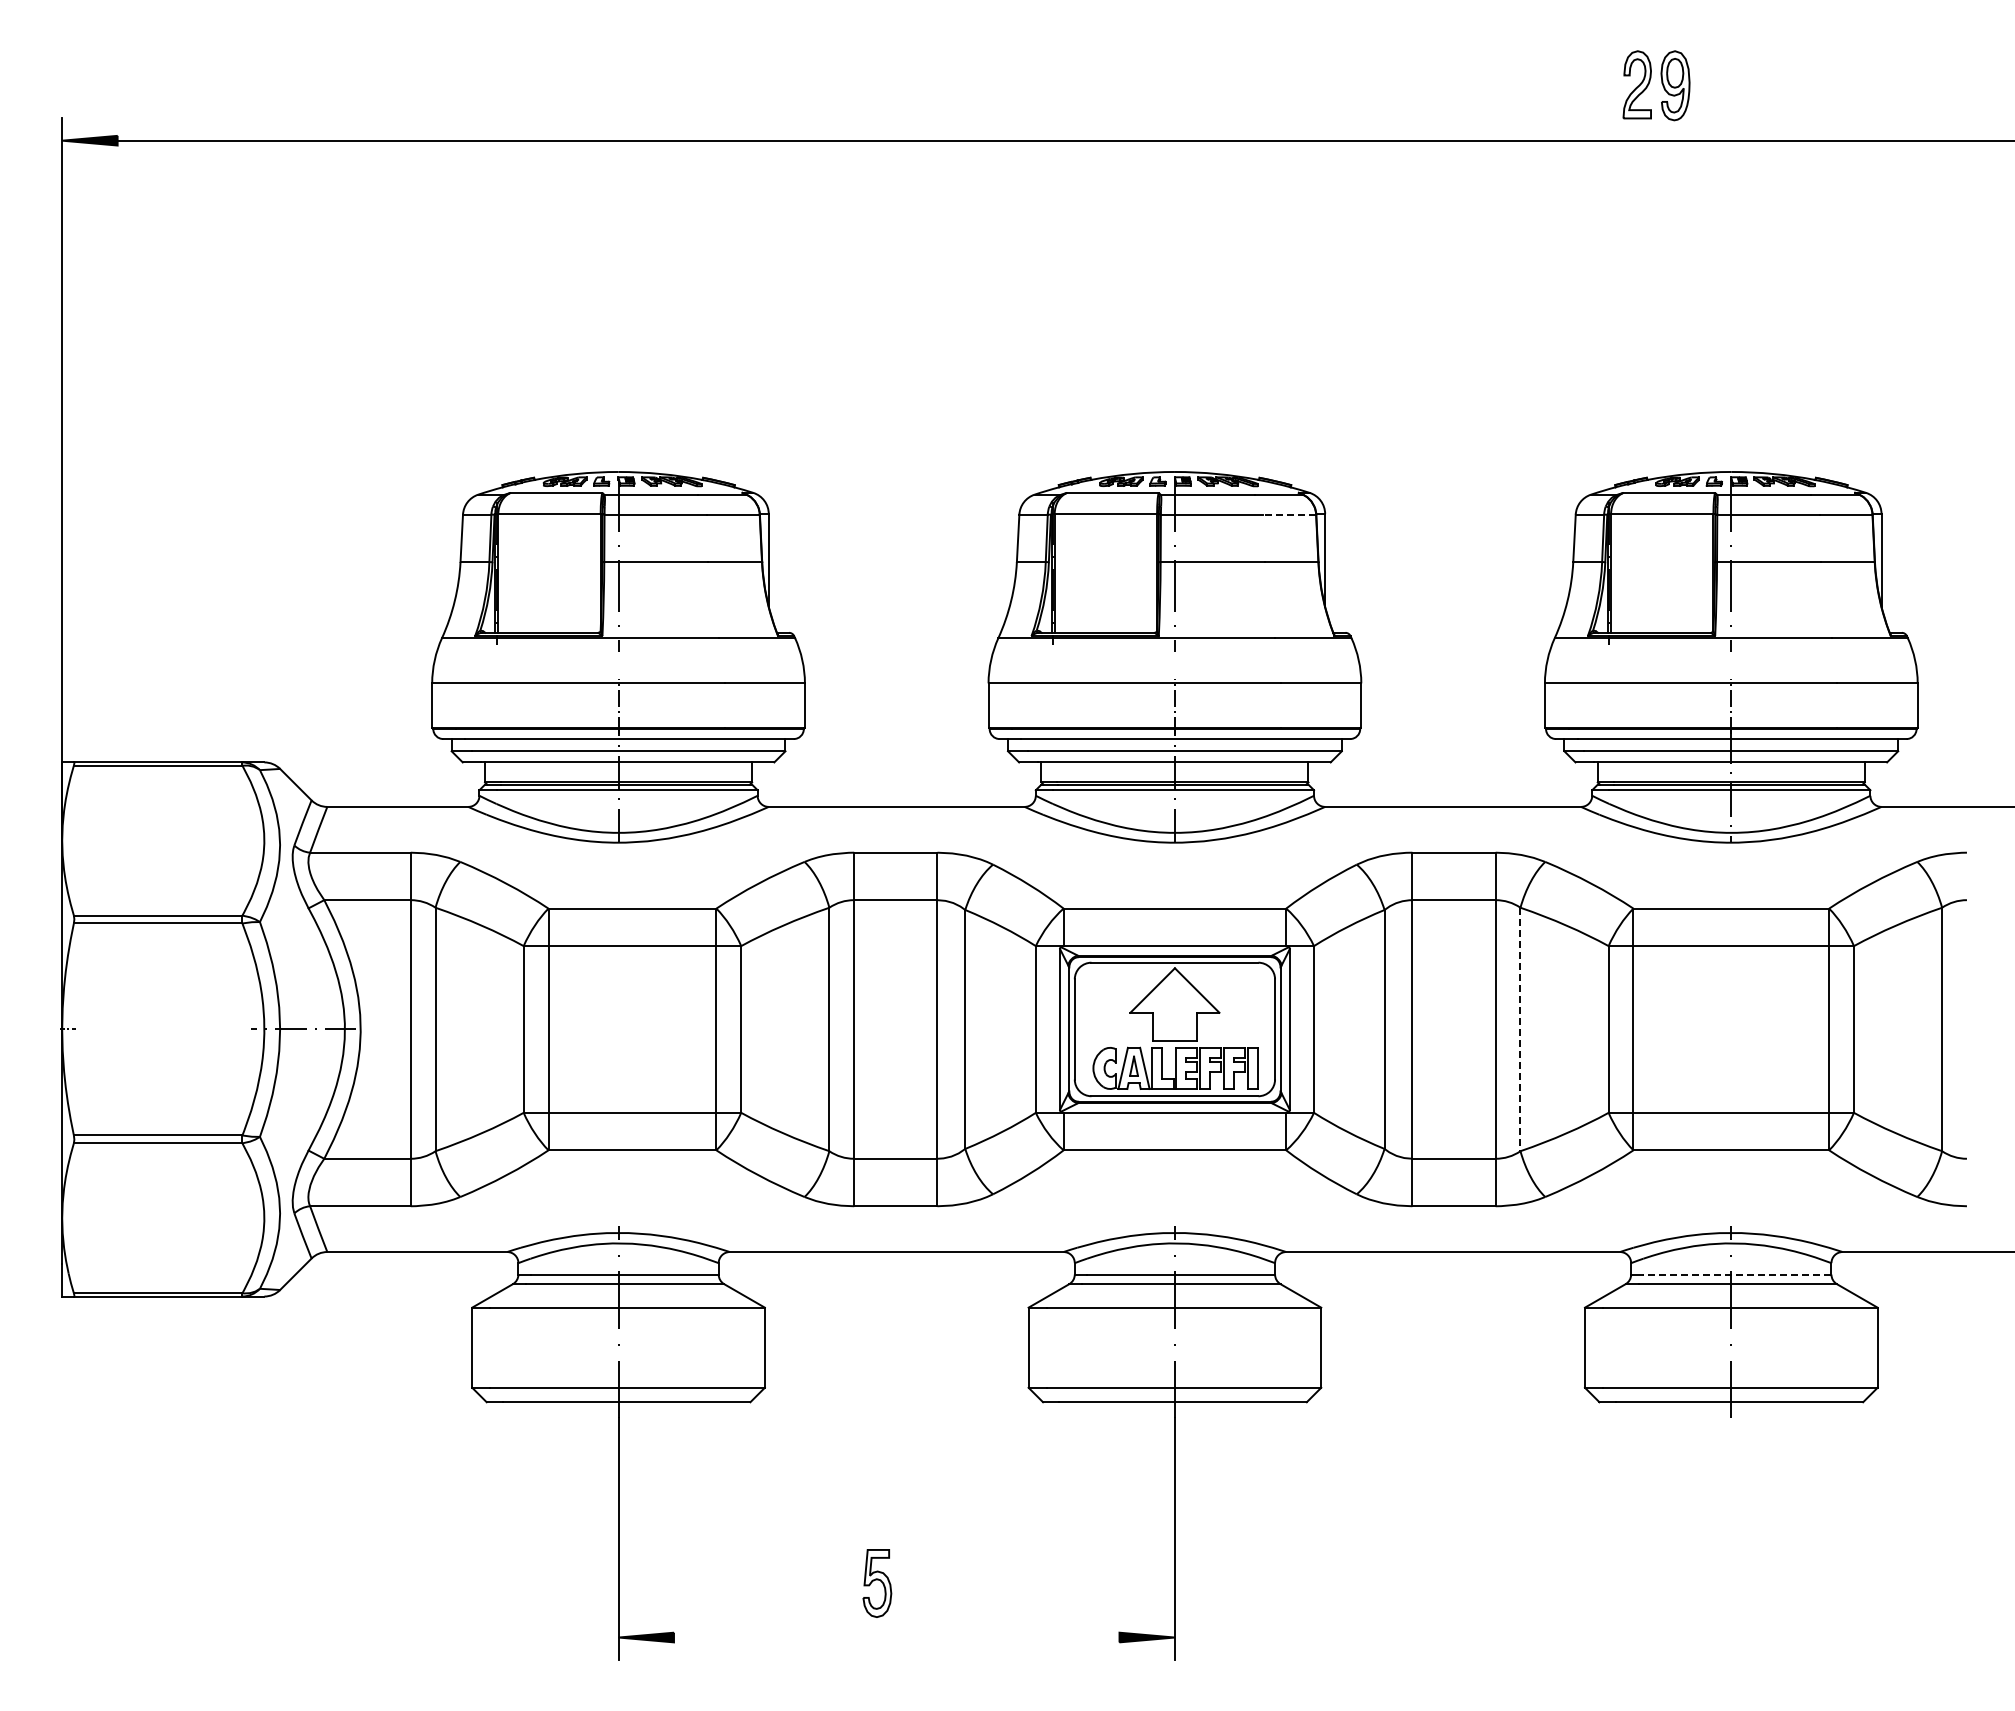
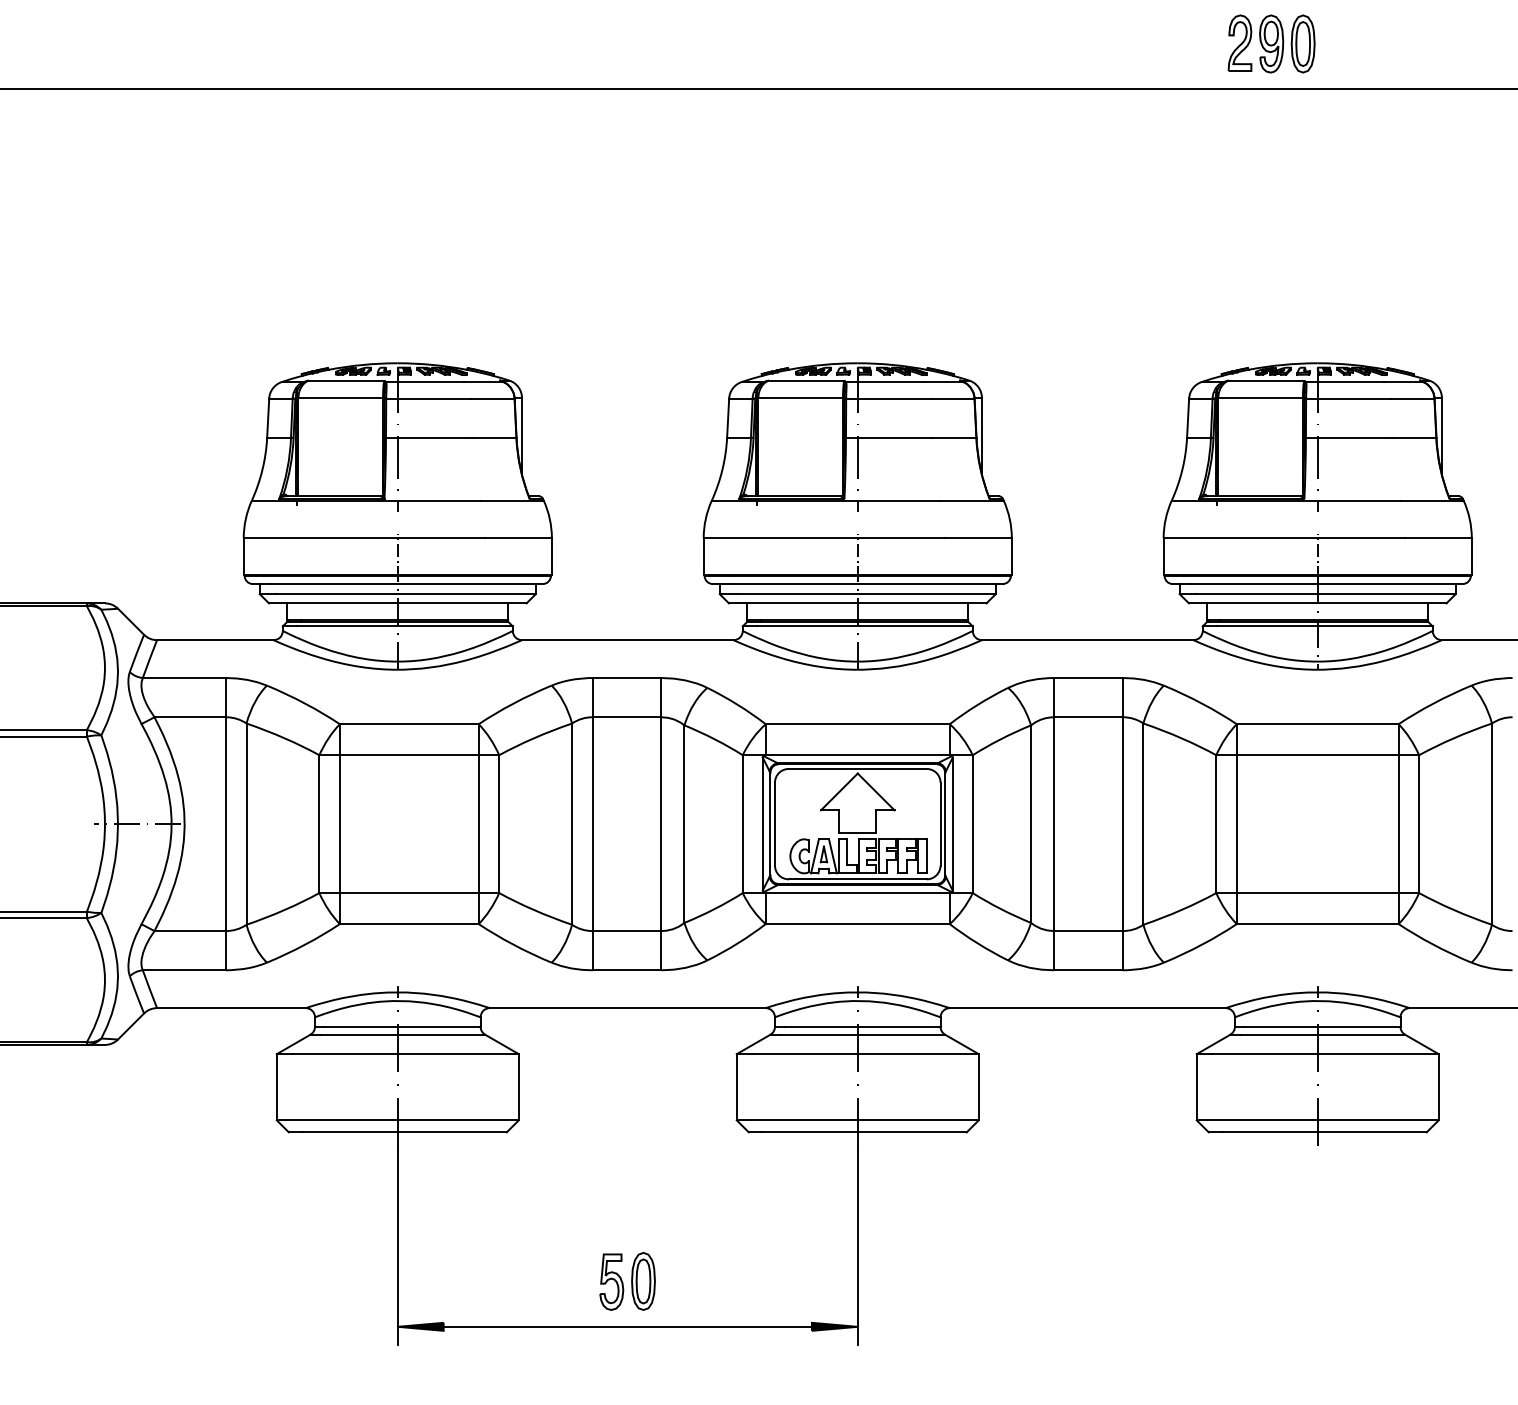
part: (1713, 85) -> (1303, 43), added
line: (1289, 514) -> (952, 398), dashed -> solid
line: (1520, 1029) -> (1143, 824), dashed -> solid
line: (1736, 1274) -> (1322, 1026), dashed -> solid
part: (915, 1582) -> (643, 1281), added
line: (896, 1637) -> (627, 1326), added

